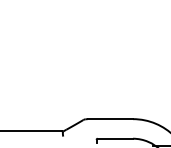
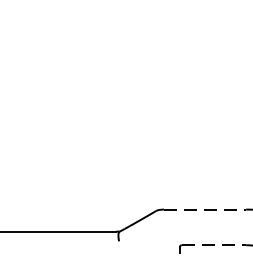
line: (110, 119) -> (205, 210), solid -> dashed
line: (115, 138) -> (214, 244), solid -> dashed

